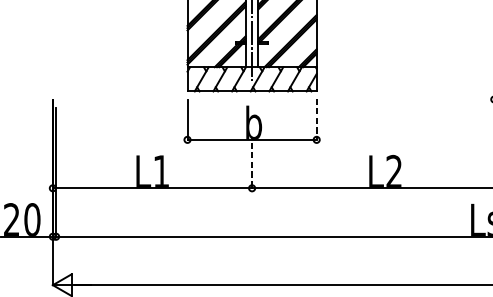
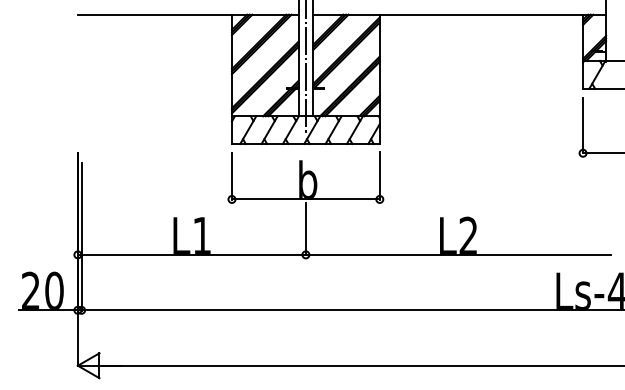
line: (316, 118) -> (379, 175), dashed -> solid
line: (251, 166) -> (305, 229), dashed -> solid

